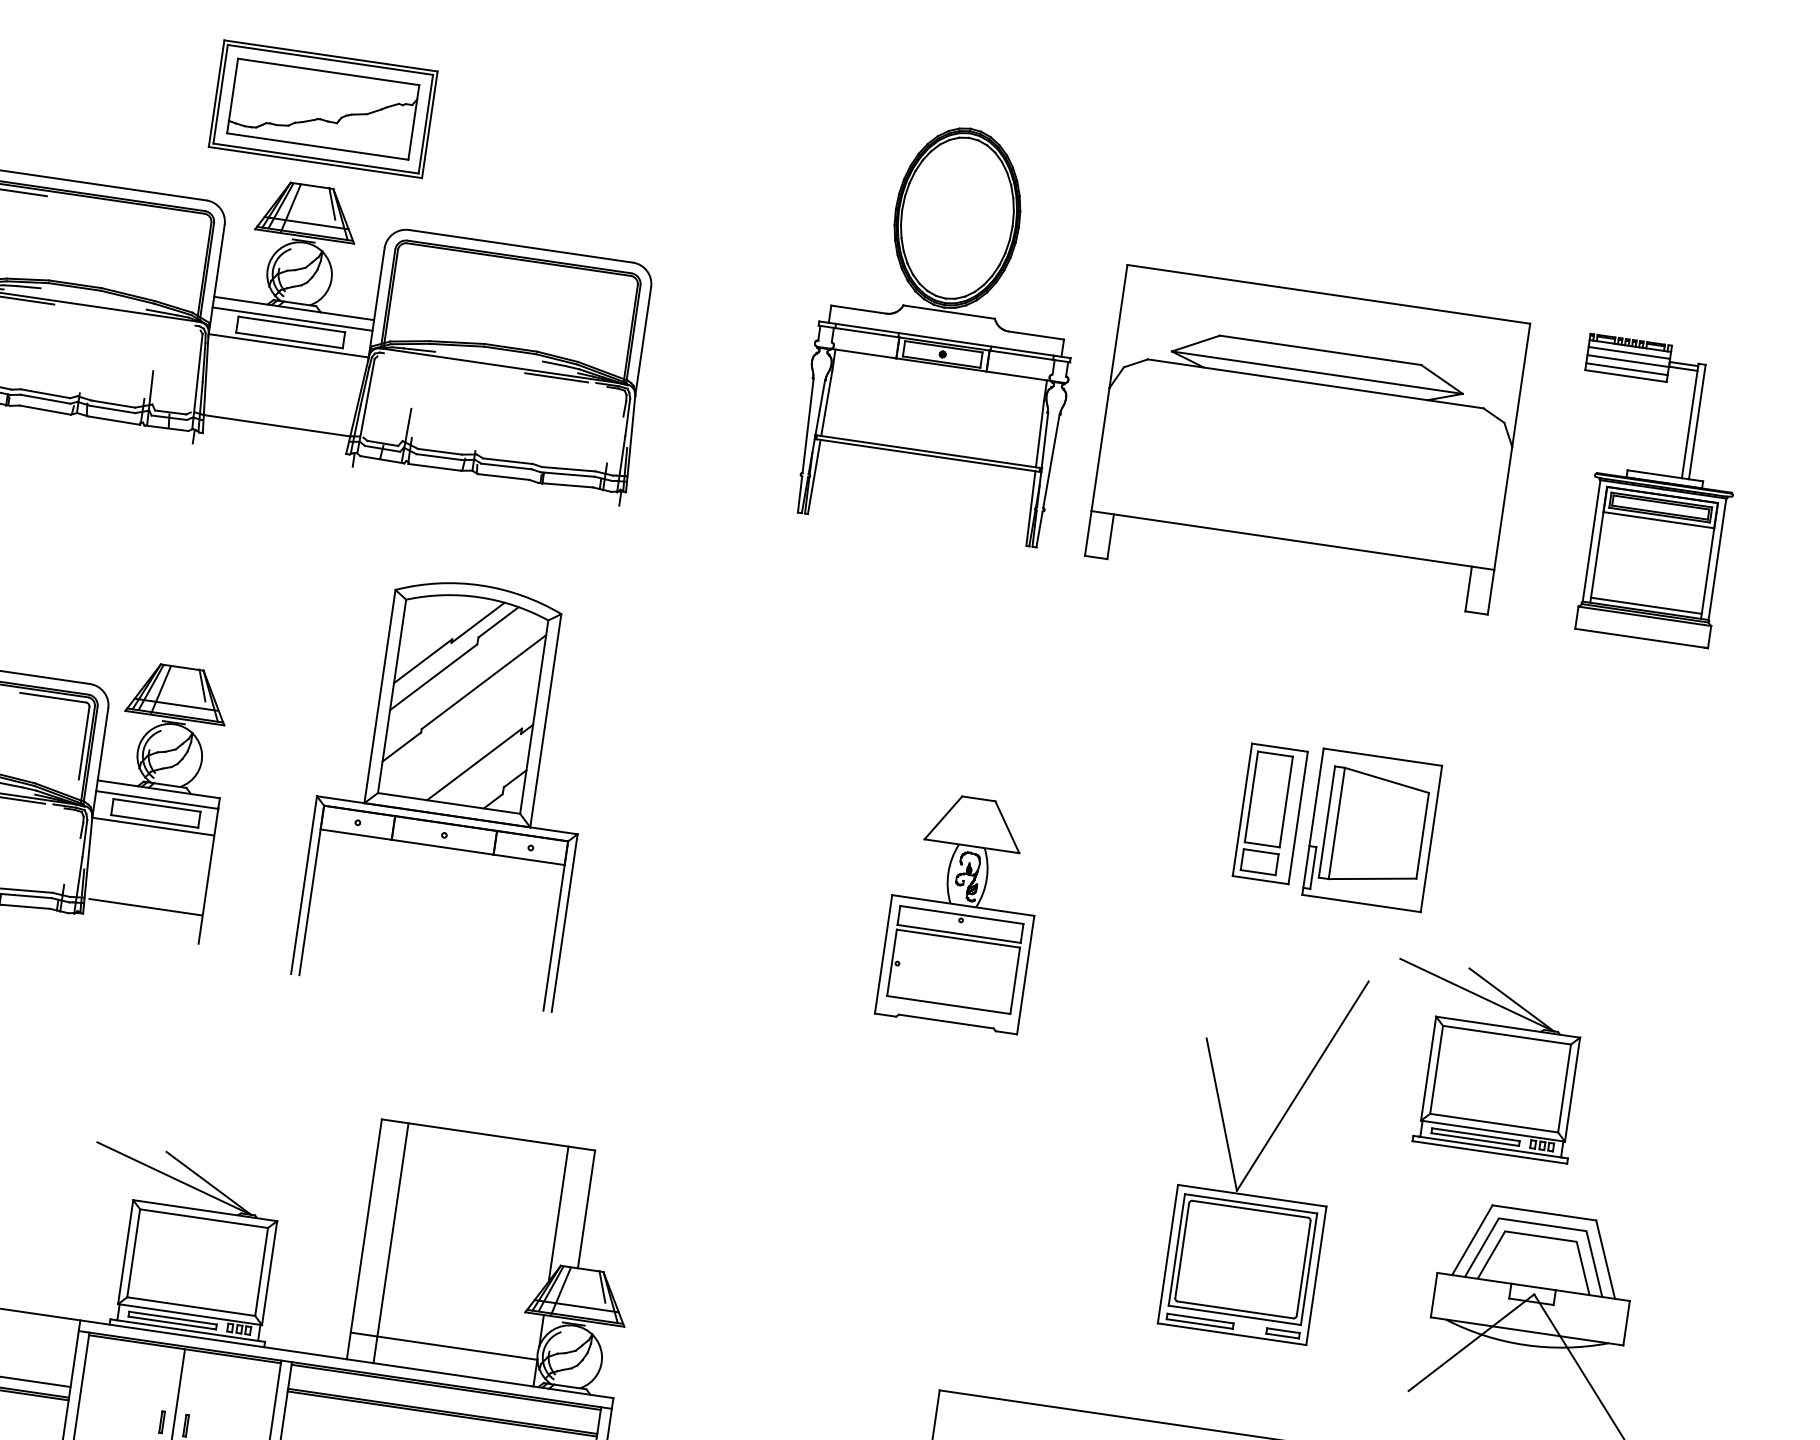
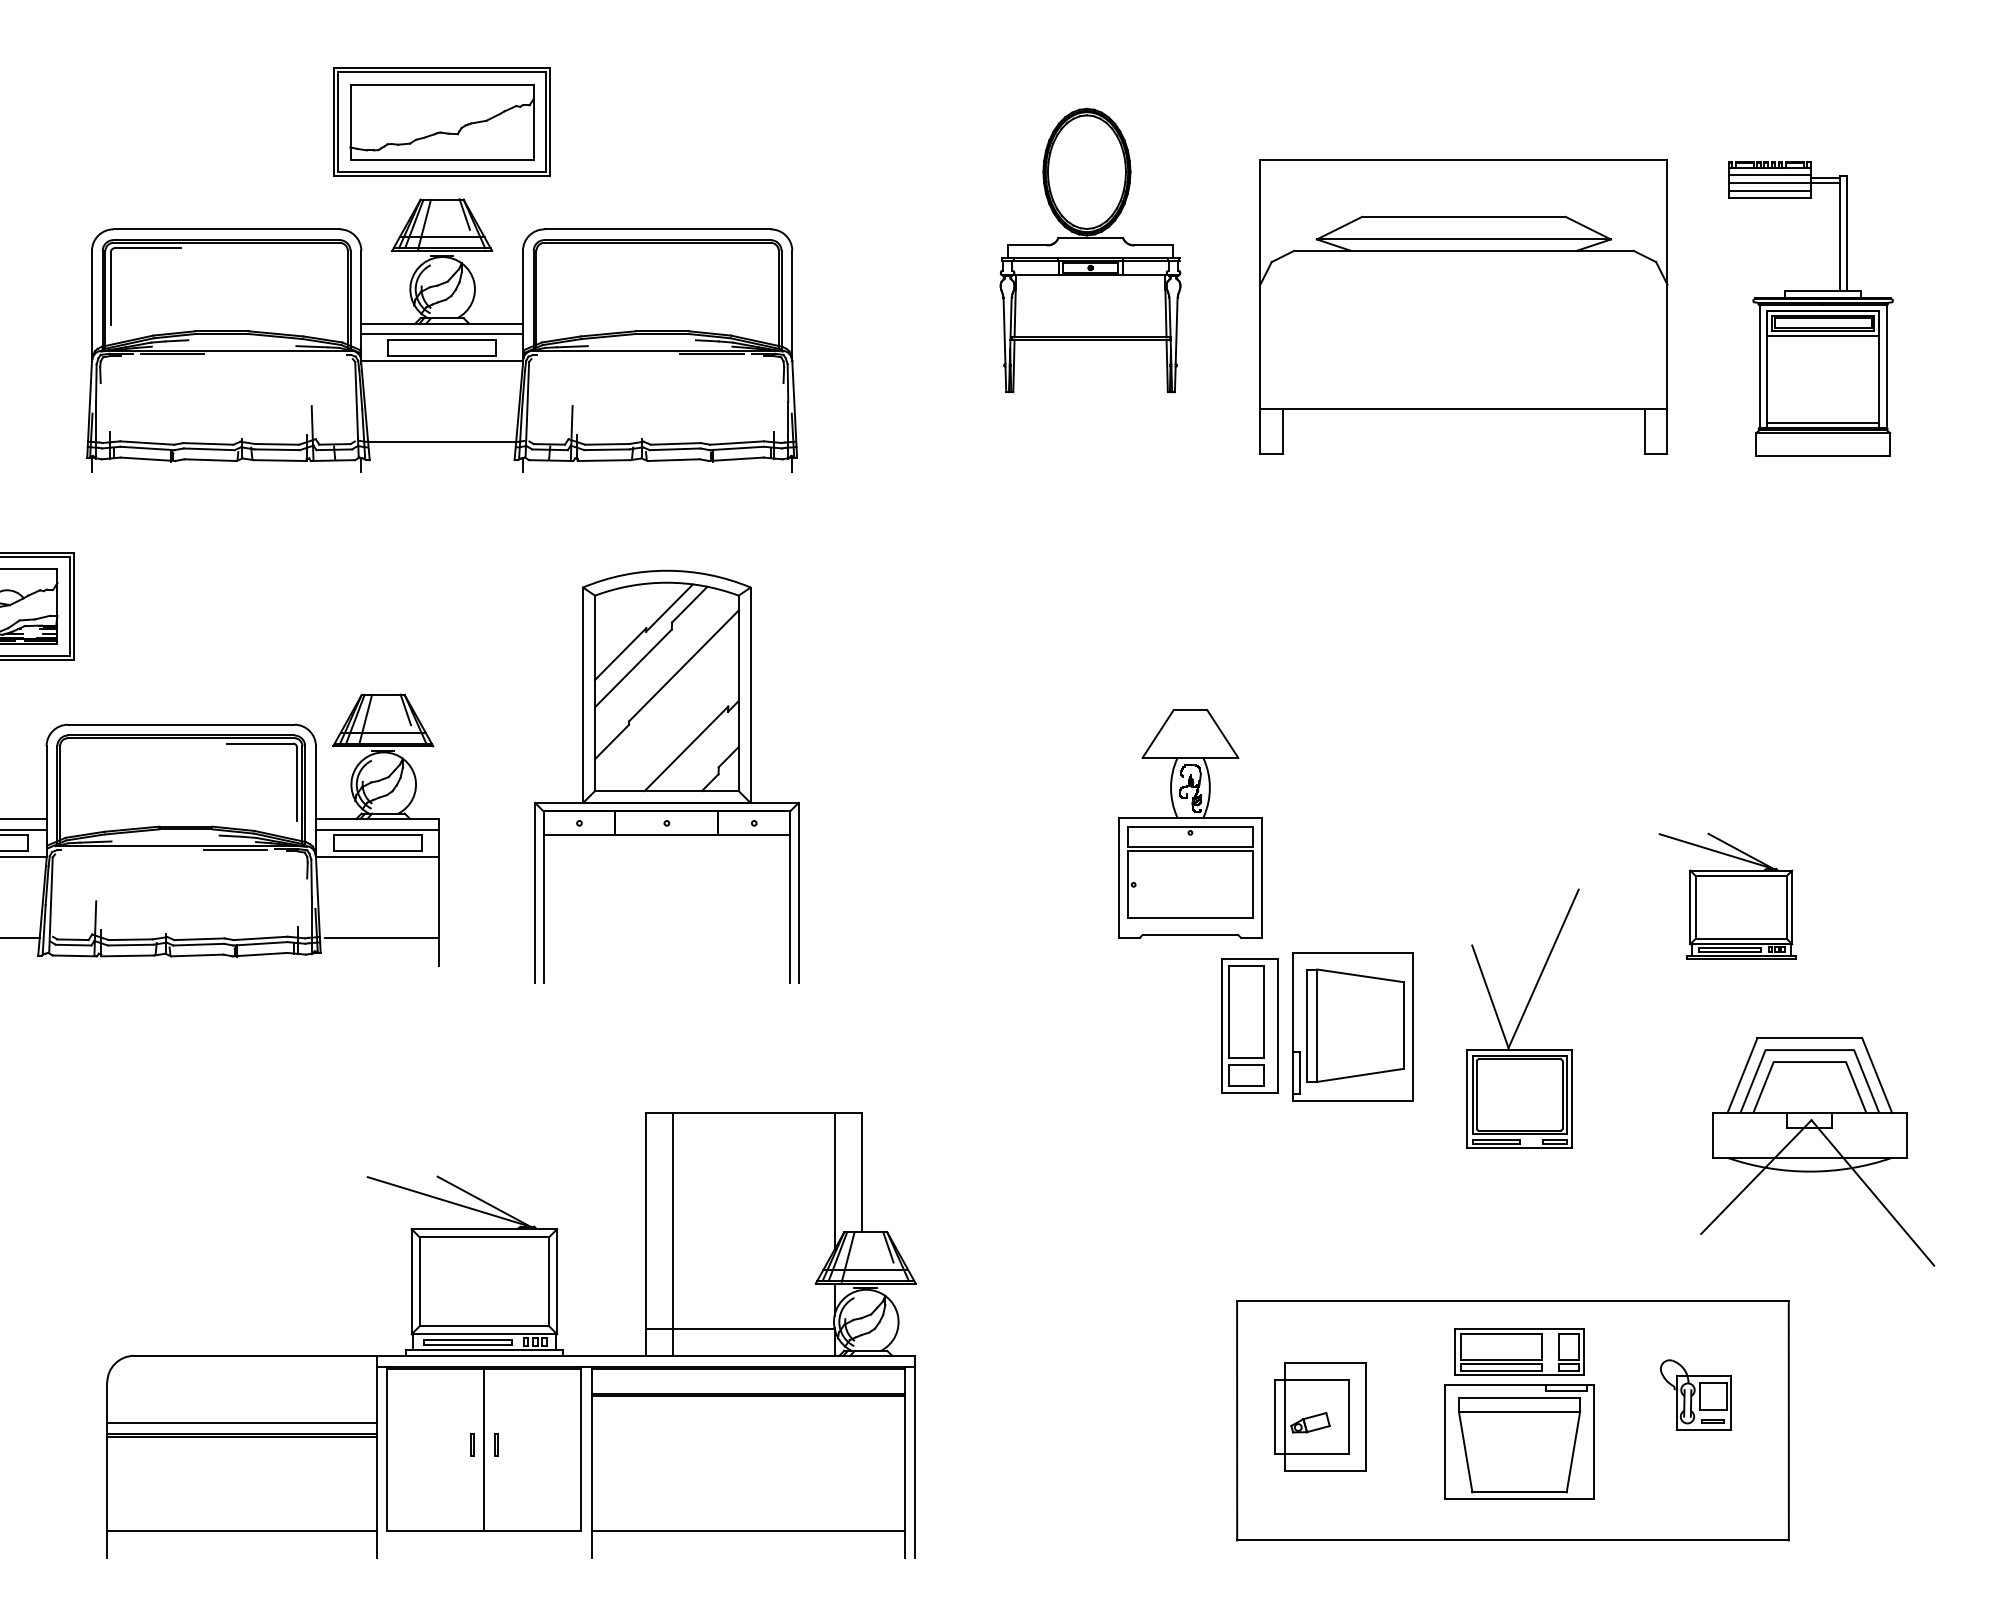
part: (946, 329) -> (1090, 250), size x0.7
part: (1336, 824) -> (1317, 1026), moved
part: (1483, 1060) -> (1727, 896), size x0.7
part: (1262, 1152) -> (1522, 1018), size x0.7

